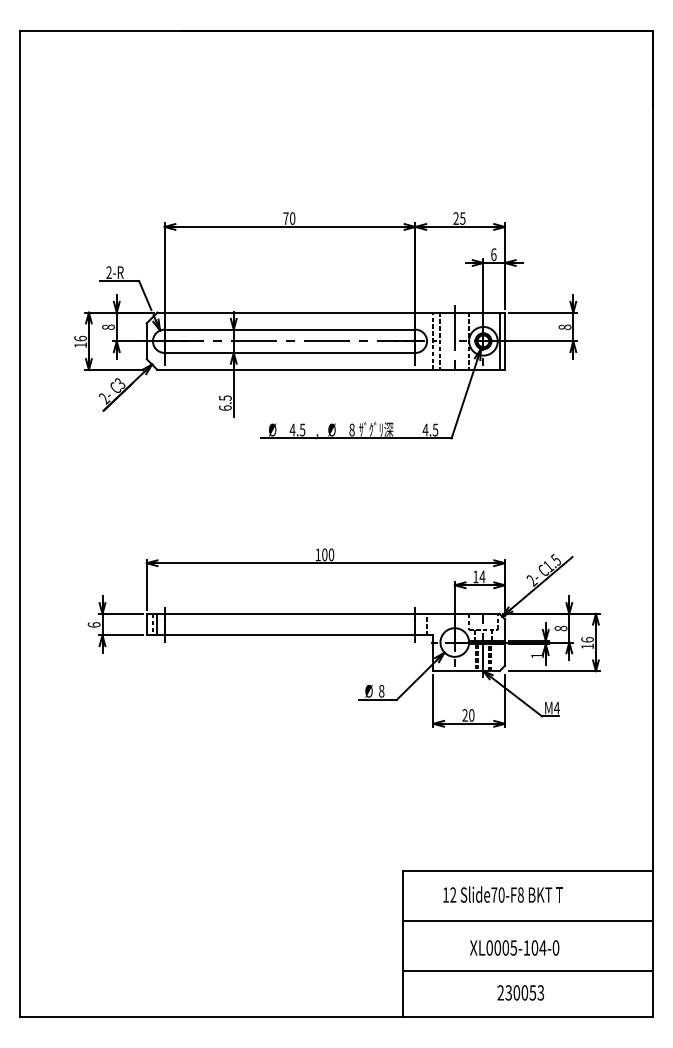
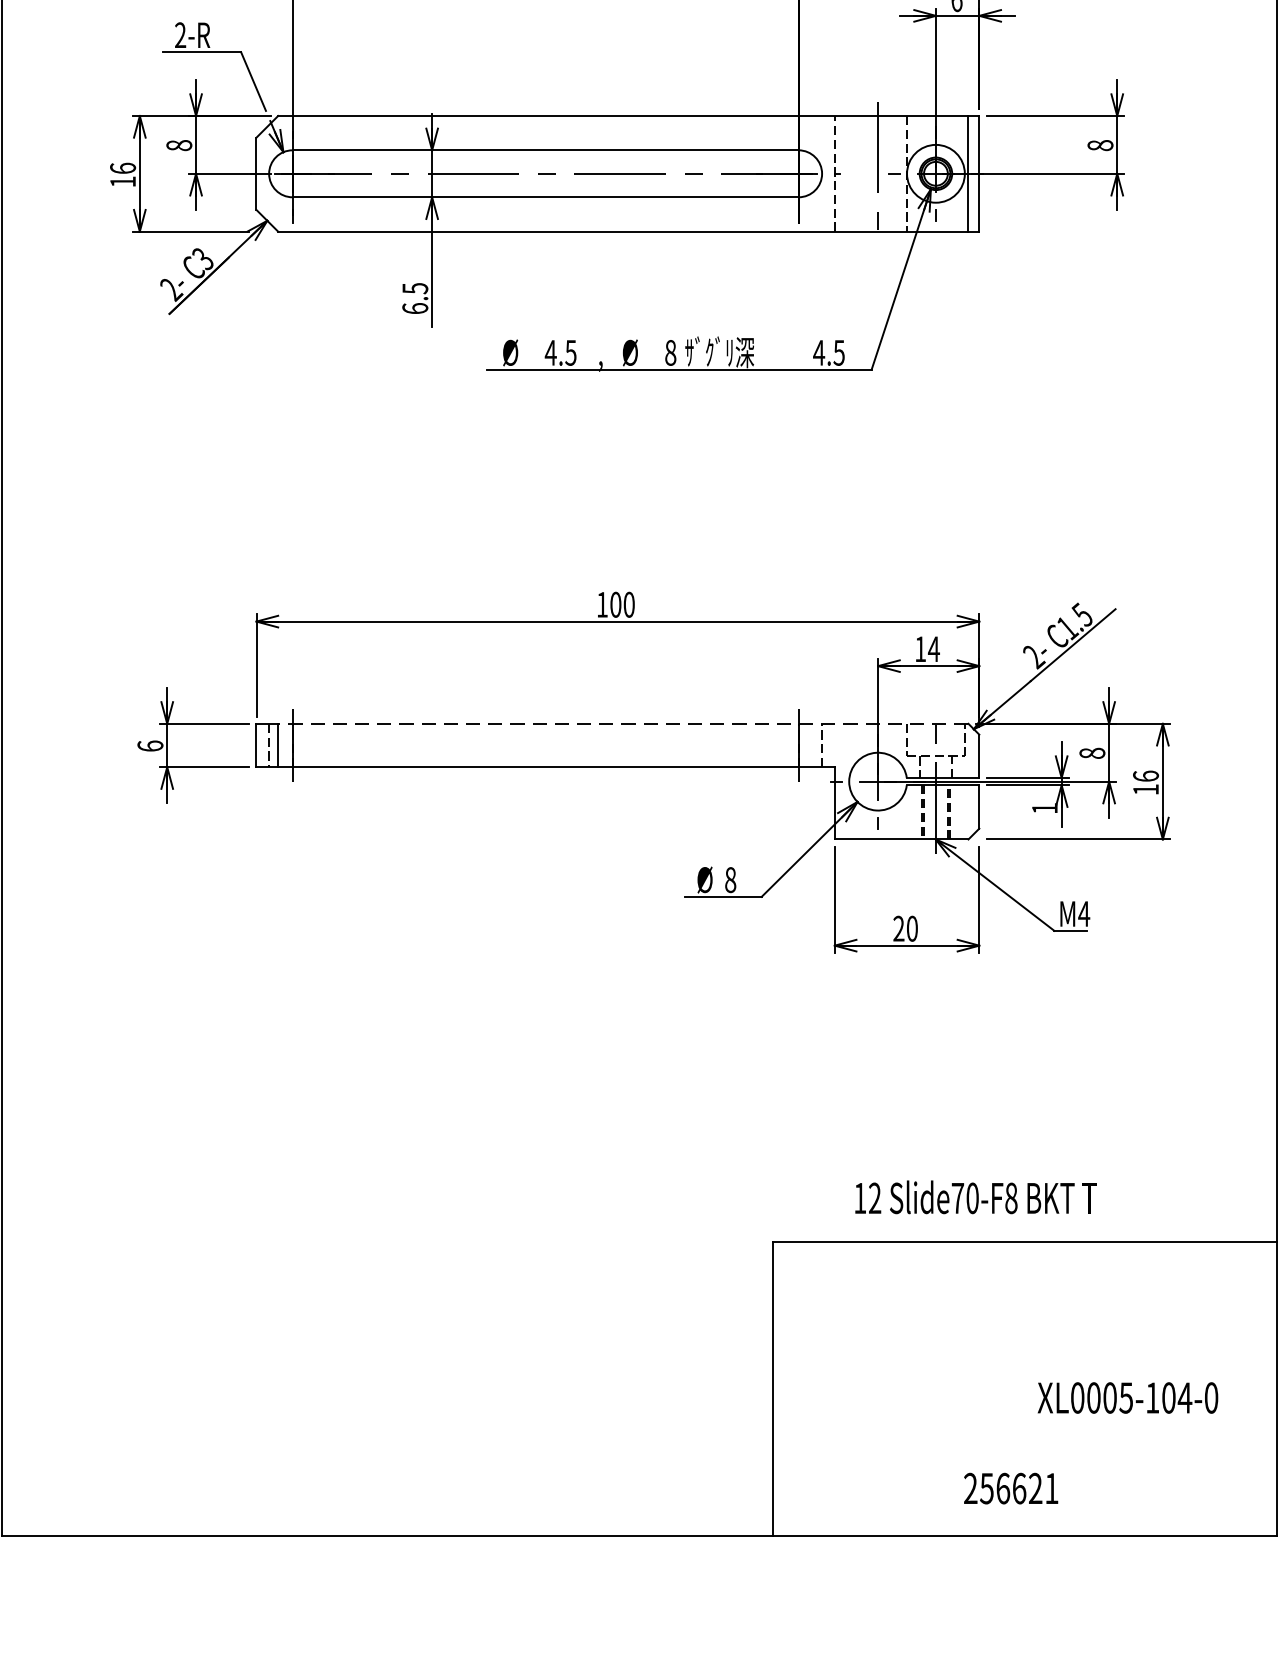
line: (440, 340) -> (849, 172), removed
line: (328, 613) -> (623, 723), solid -> dashed
text: (502, 894) -> (974, 1197), moved
line: (527, 920) -> (1024, 1342), removed
text: (514, 947) -> (1127, 1397), moved
line: (527, 970) -> (1024, 1443), removed
text: (524, 992) -> (1018, 1487), 230053 -> 256621

